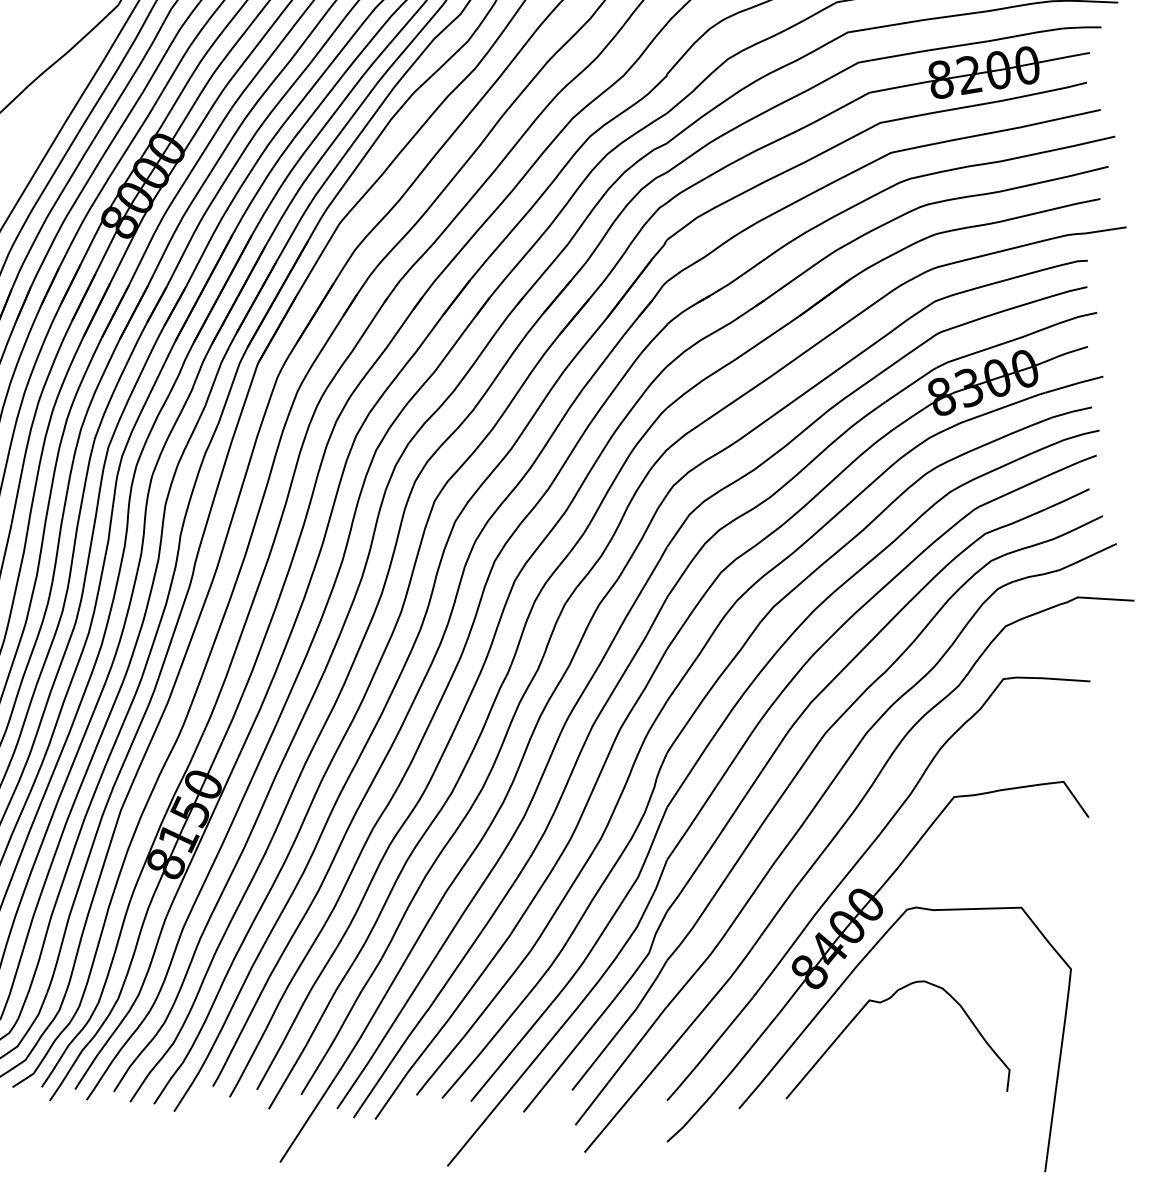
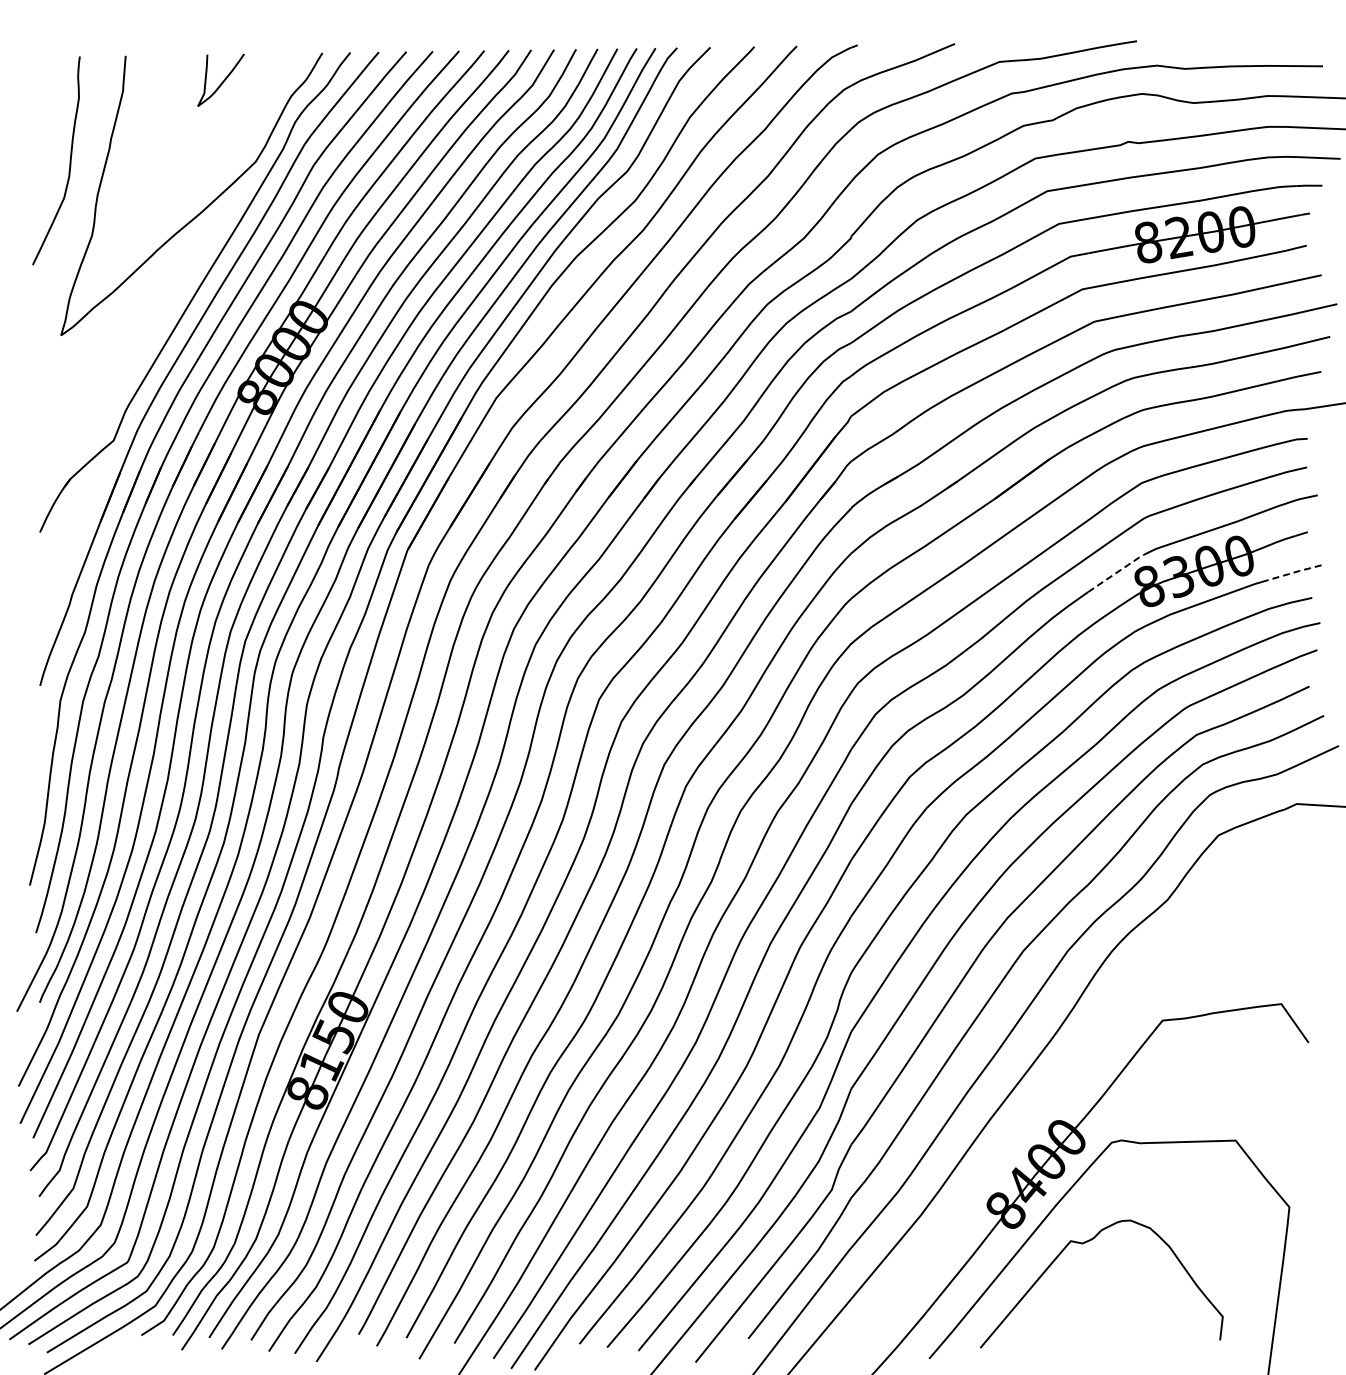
line: (1075, 383) -> (1294, 572), solid -> dashed
line: (910, 384) -> (1115, 573), solid -> dashed
part: (852, 869) -> (1052, 1099), removed

